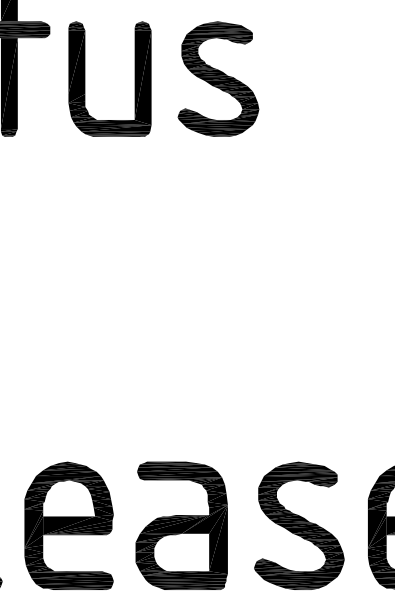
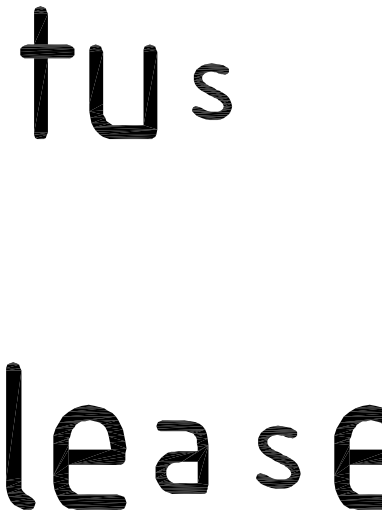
part: (217, 78) -> (211, 91), size x0.6
part: (181, 524) -> (181, 456), size x0.7
part: (299, 524) -> (278, 456), size x0.6

